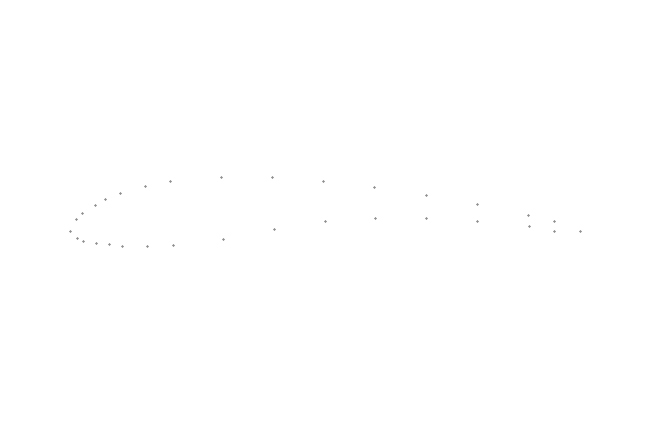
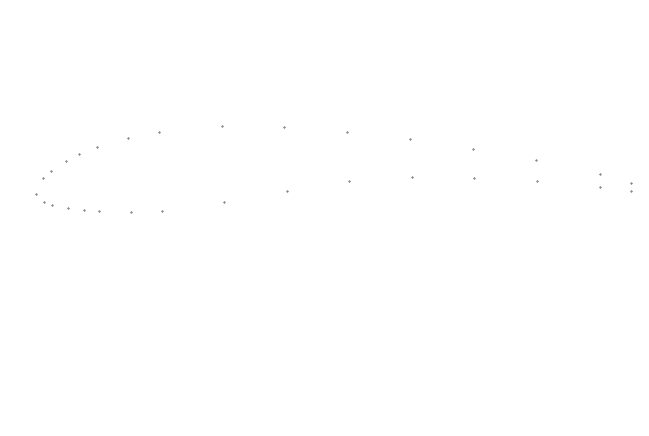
part: (554, 226) -> (631, 187), size x0.62

